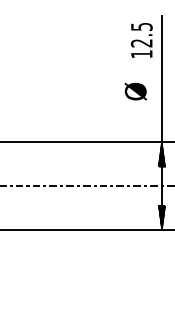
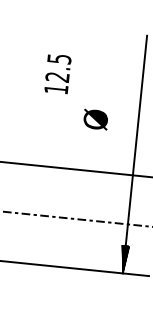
text: (141, 40) -> (57, 74), moved
text: (135, 91) -> (95, 119), moved
hatch: (161, 154) -> (131, 189), removed

